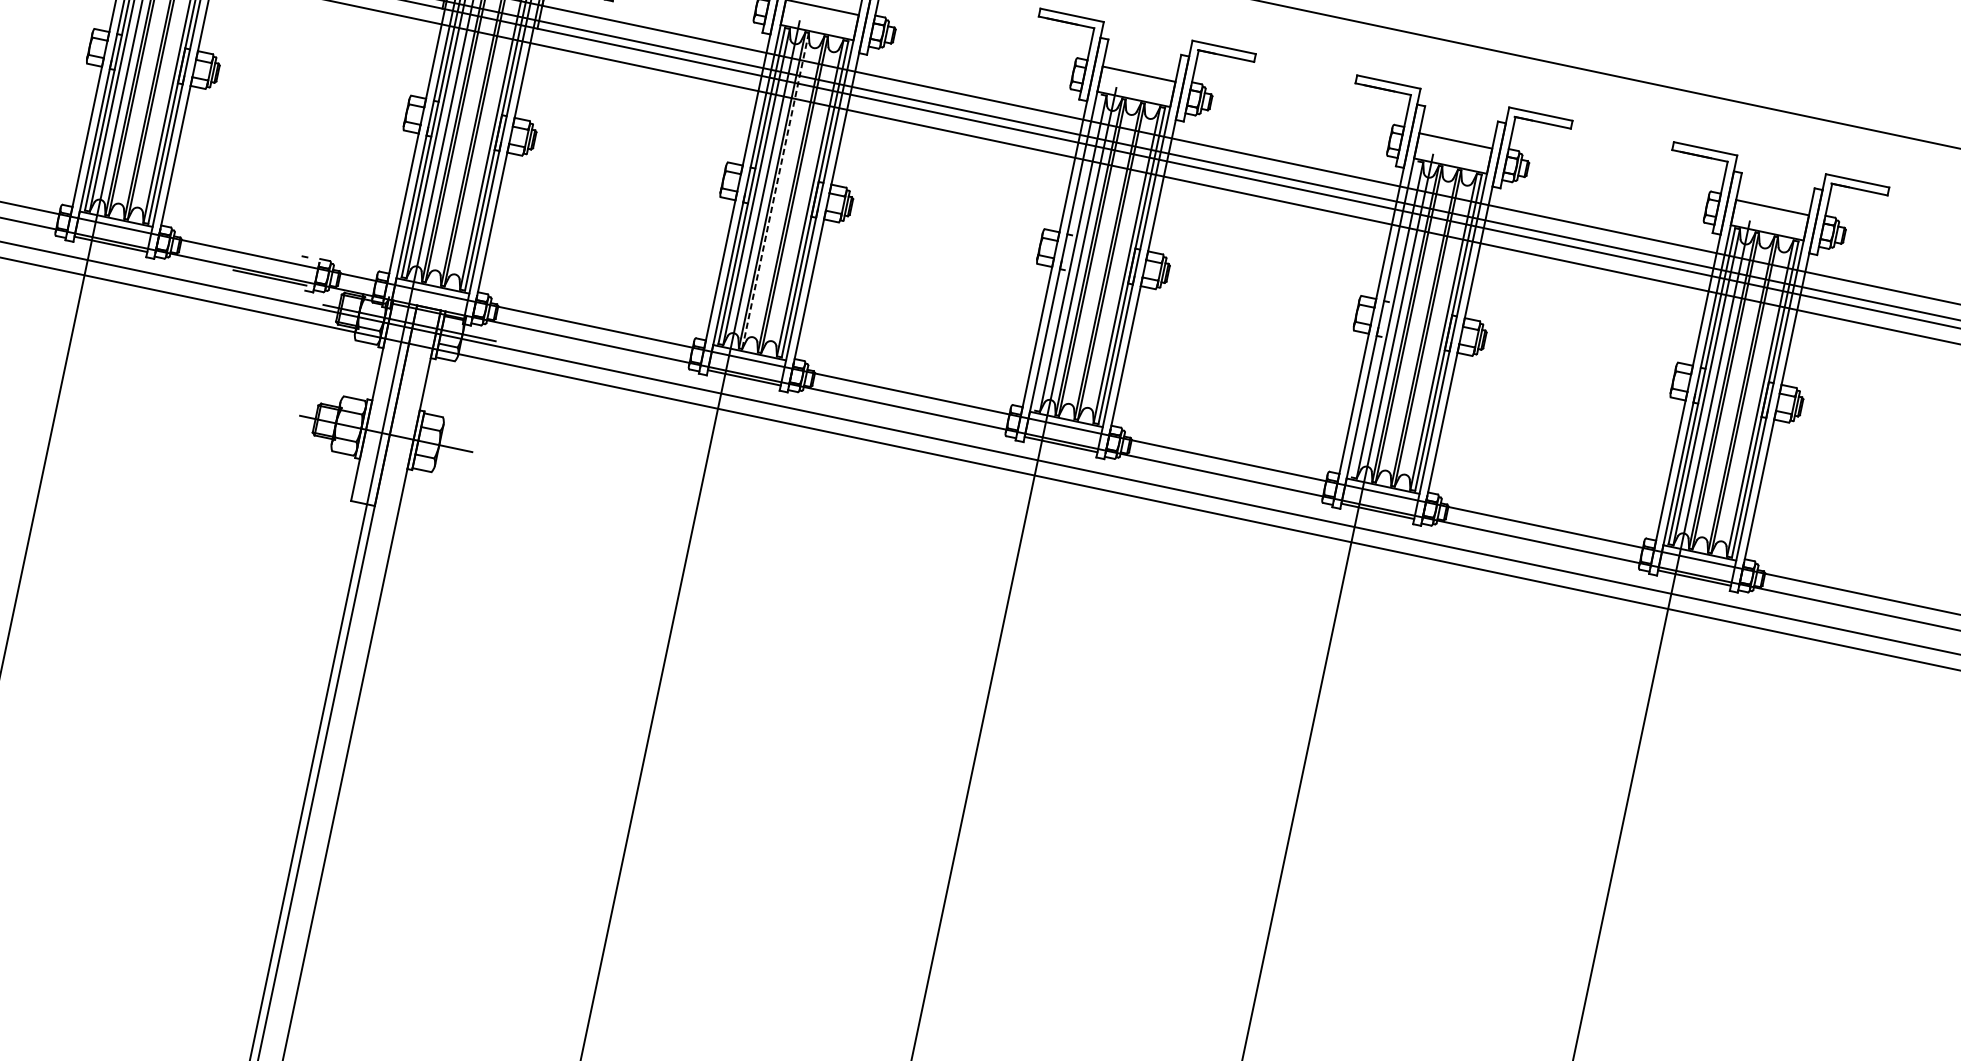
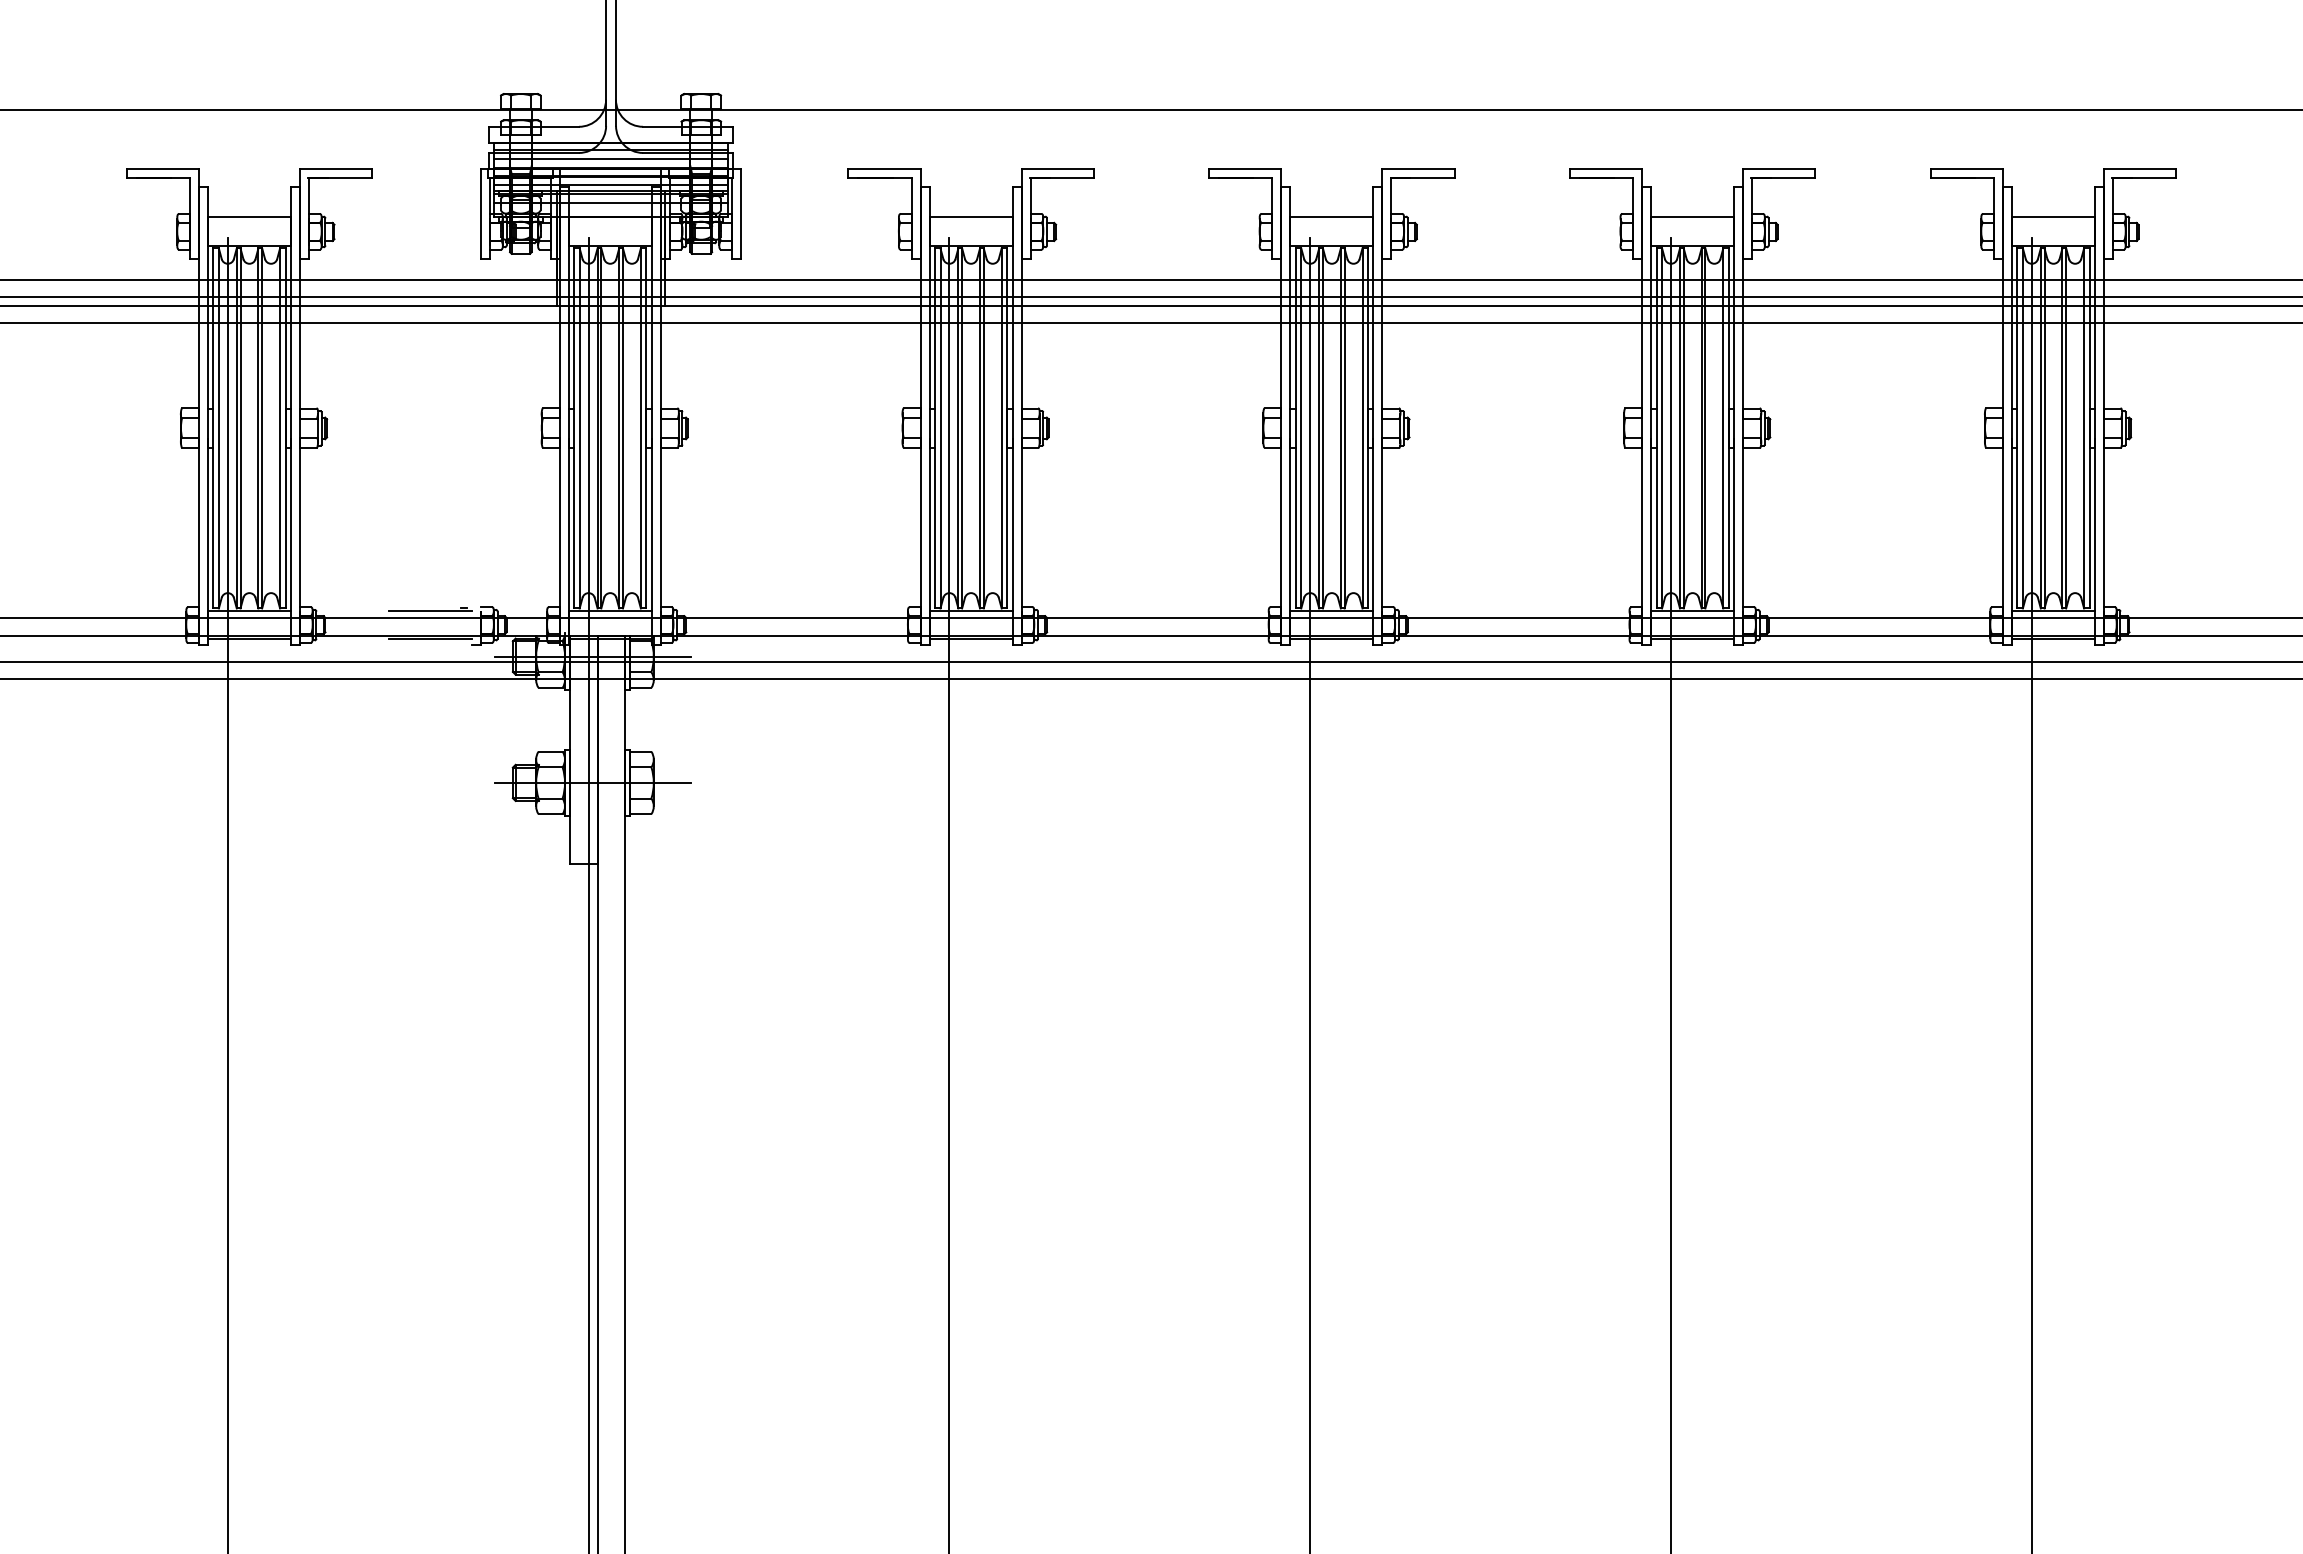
line: (775, 191) -> (962, 428), dashed -> solid
line: (275, 252) -> (430, 610), added
line: (1068, 252) -> (1295, 428), added
line: (1385, 319) -> (1656, 428), added

